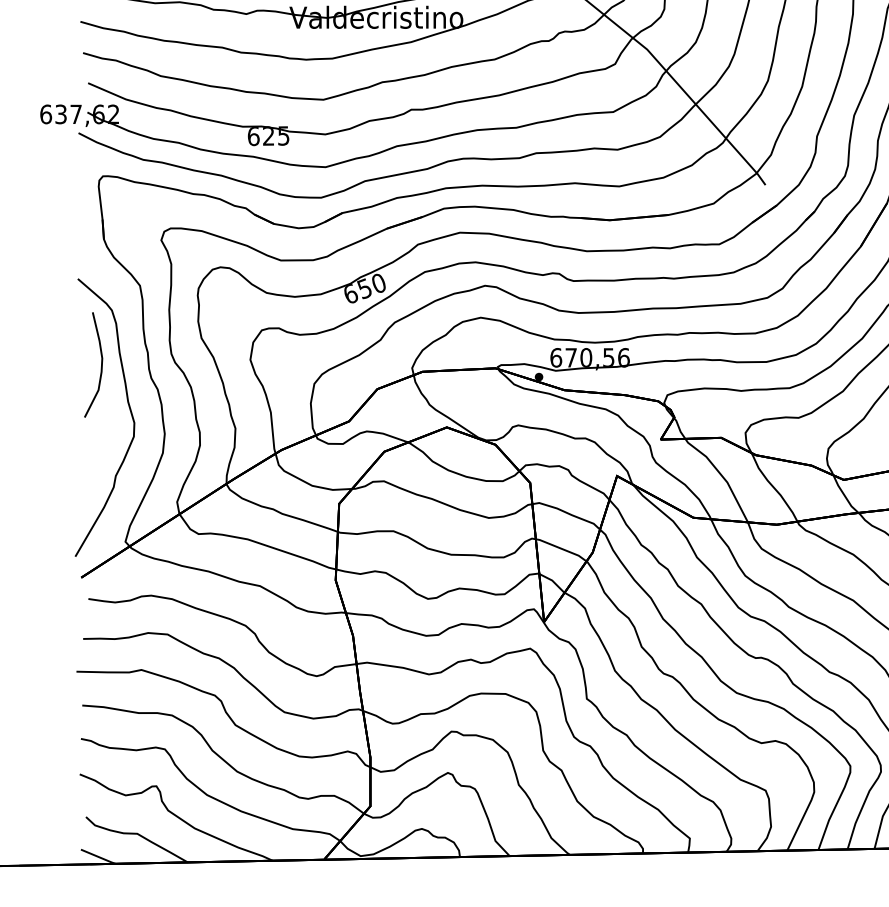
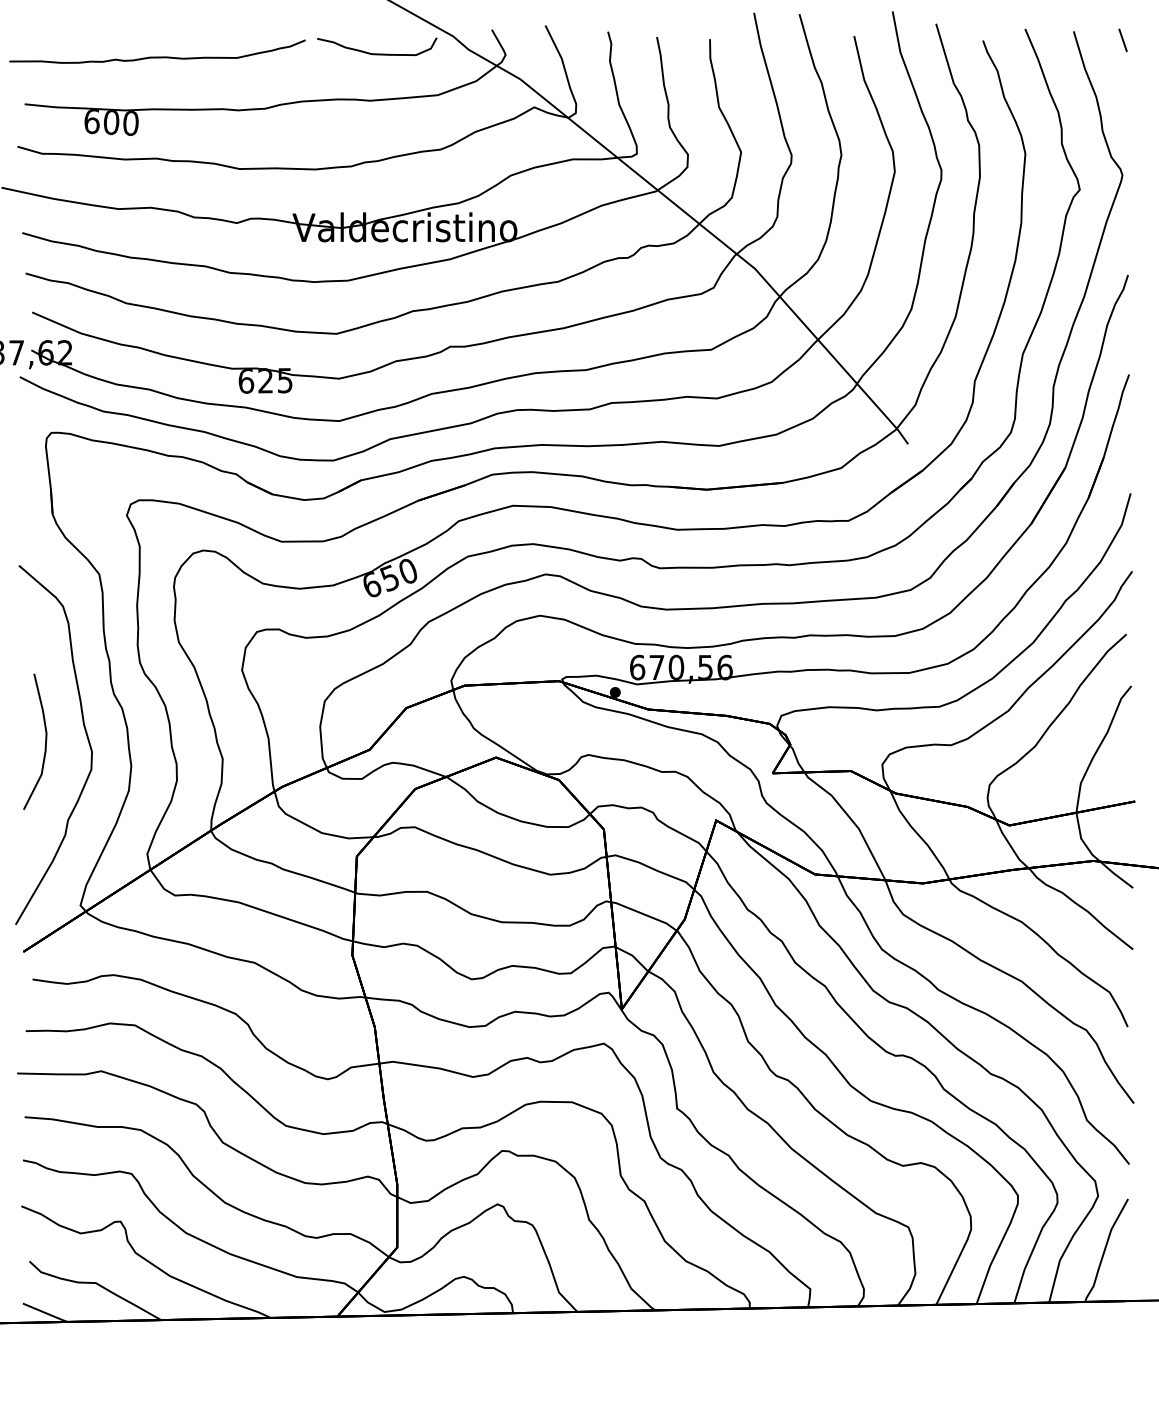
curve: (101, 364) -> (45, 741), moved

